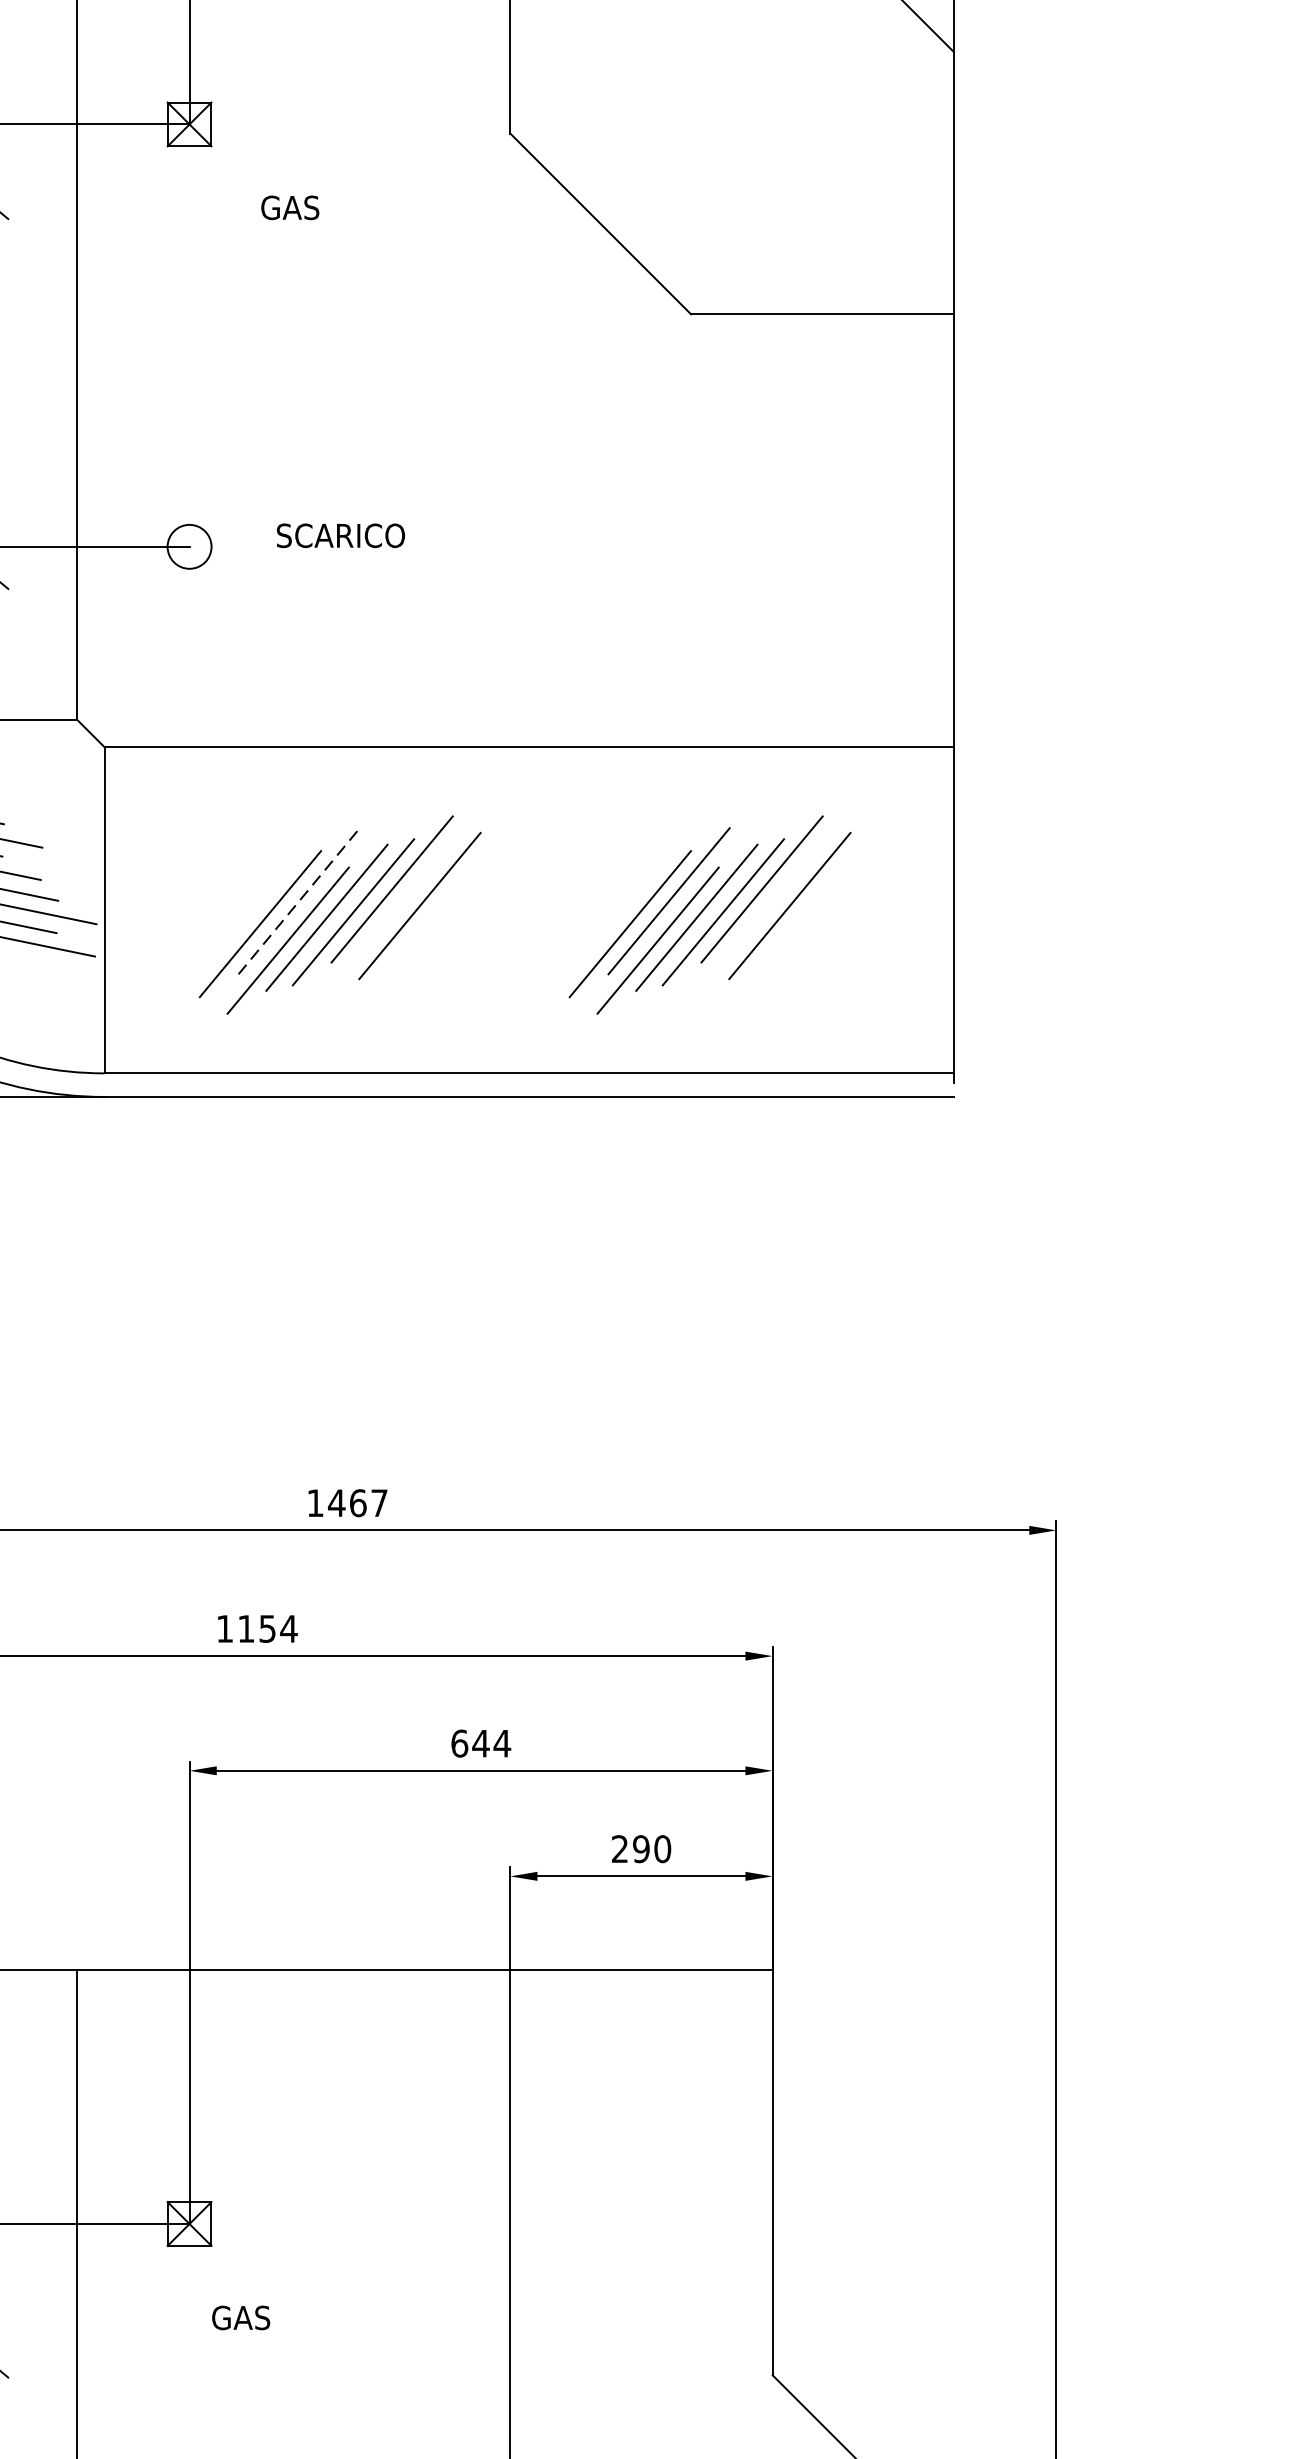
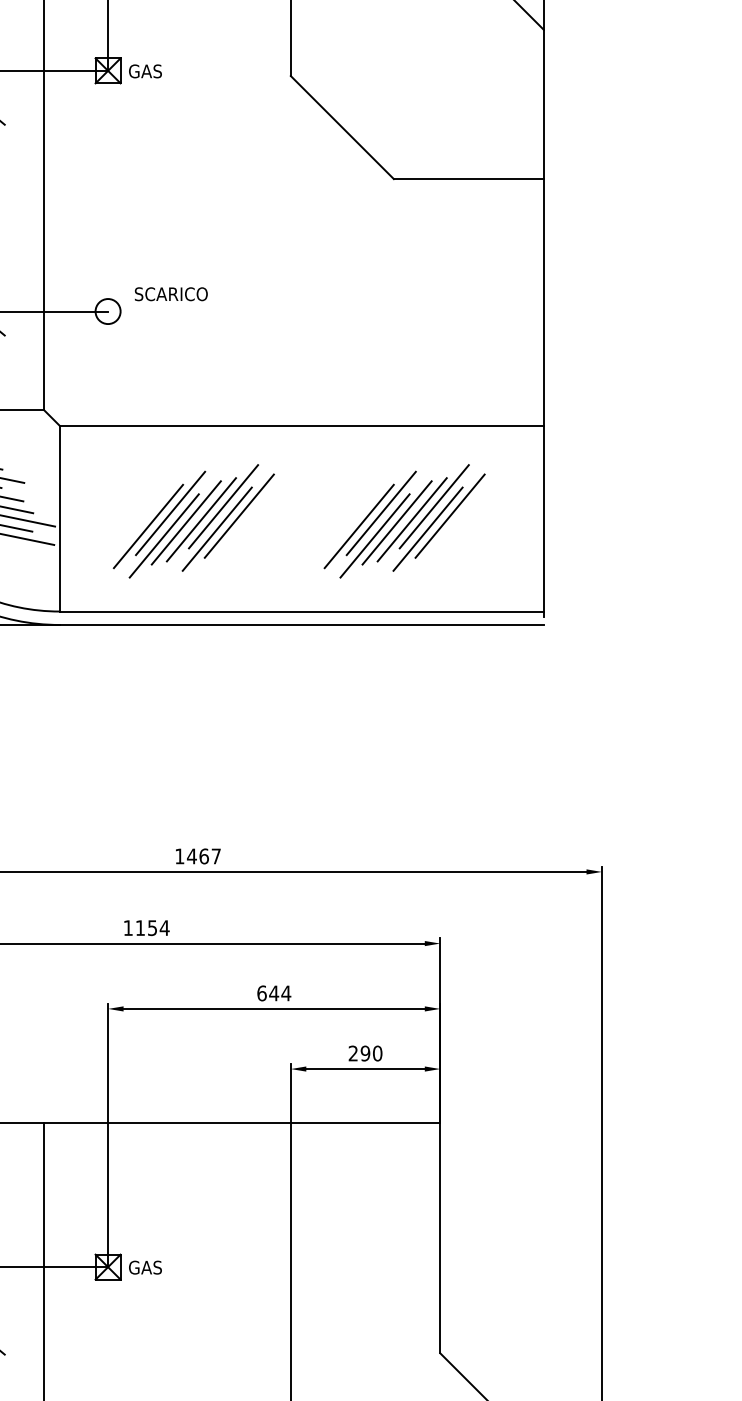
text: (290, 208) -> (145, 71), moved
text: (341, 536) -> (171, 294), moved
line: (299, 901) -> (170, 513), dashed -> solid
line: (379, 927) -> (216, 528), added
line: (750, 927) -> (427, 528), added
text: (241, 2317) -> (145, 1267), moved

